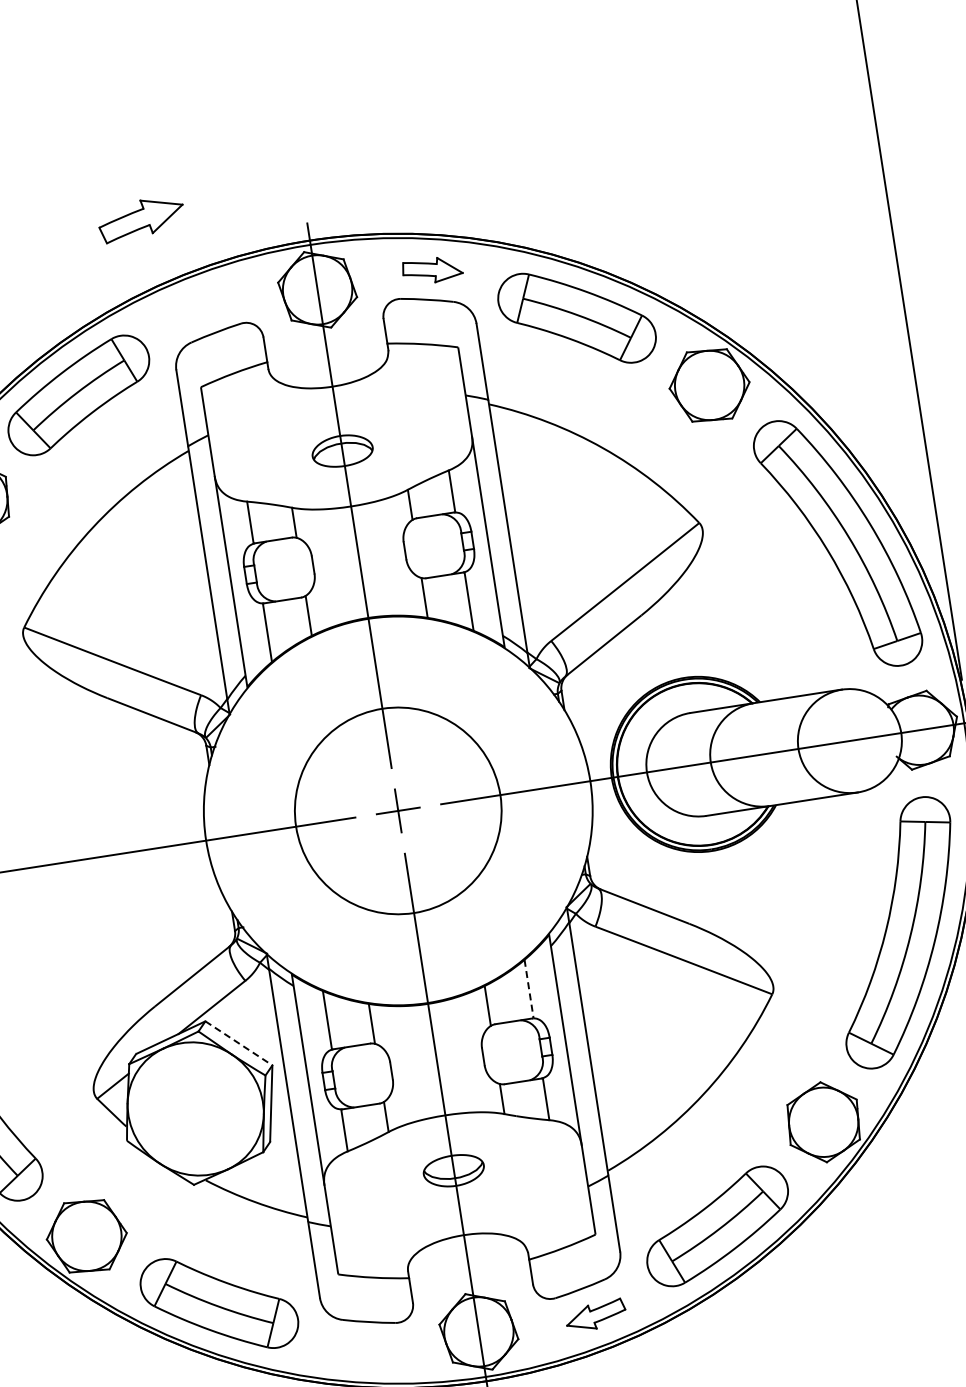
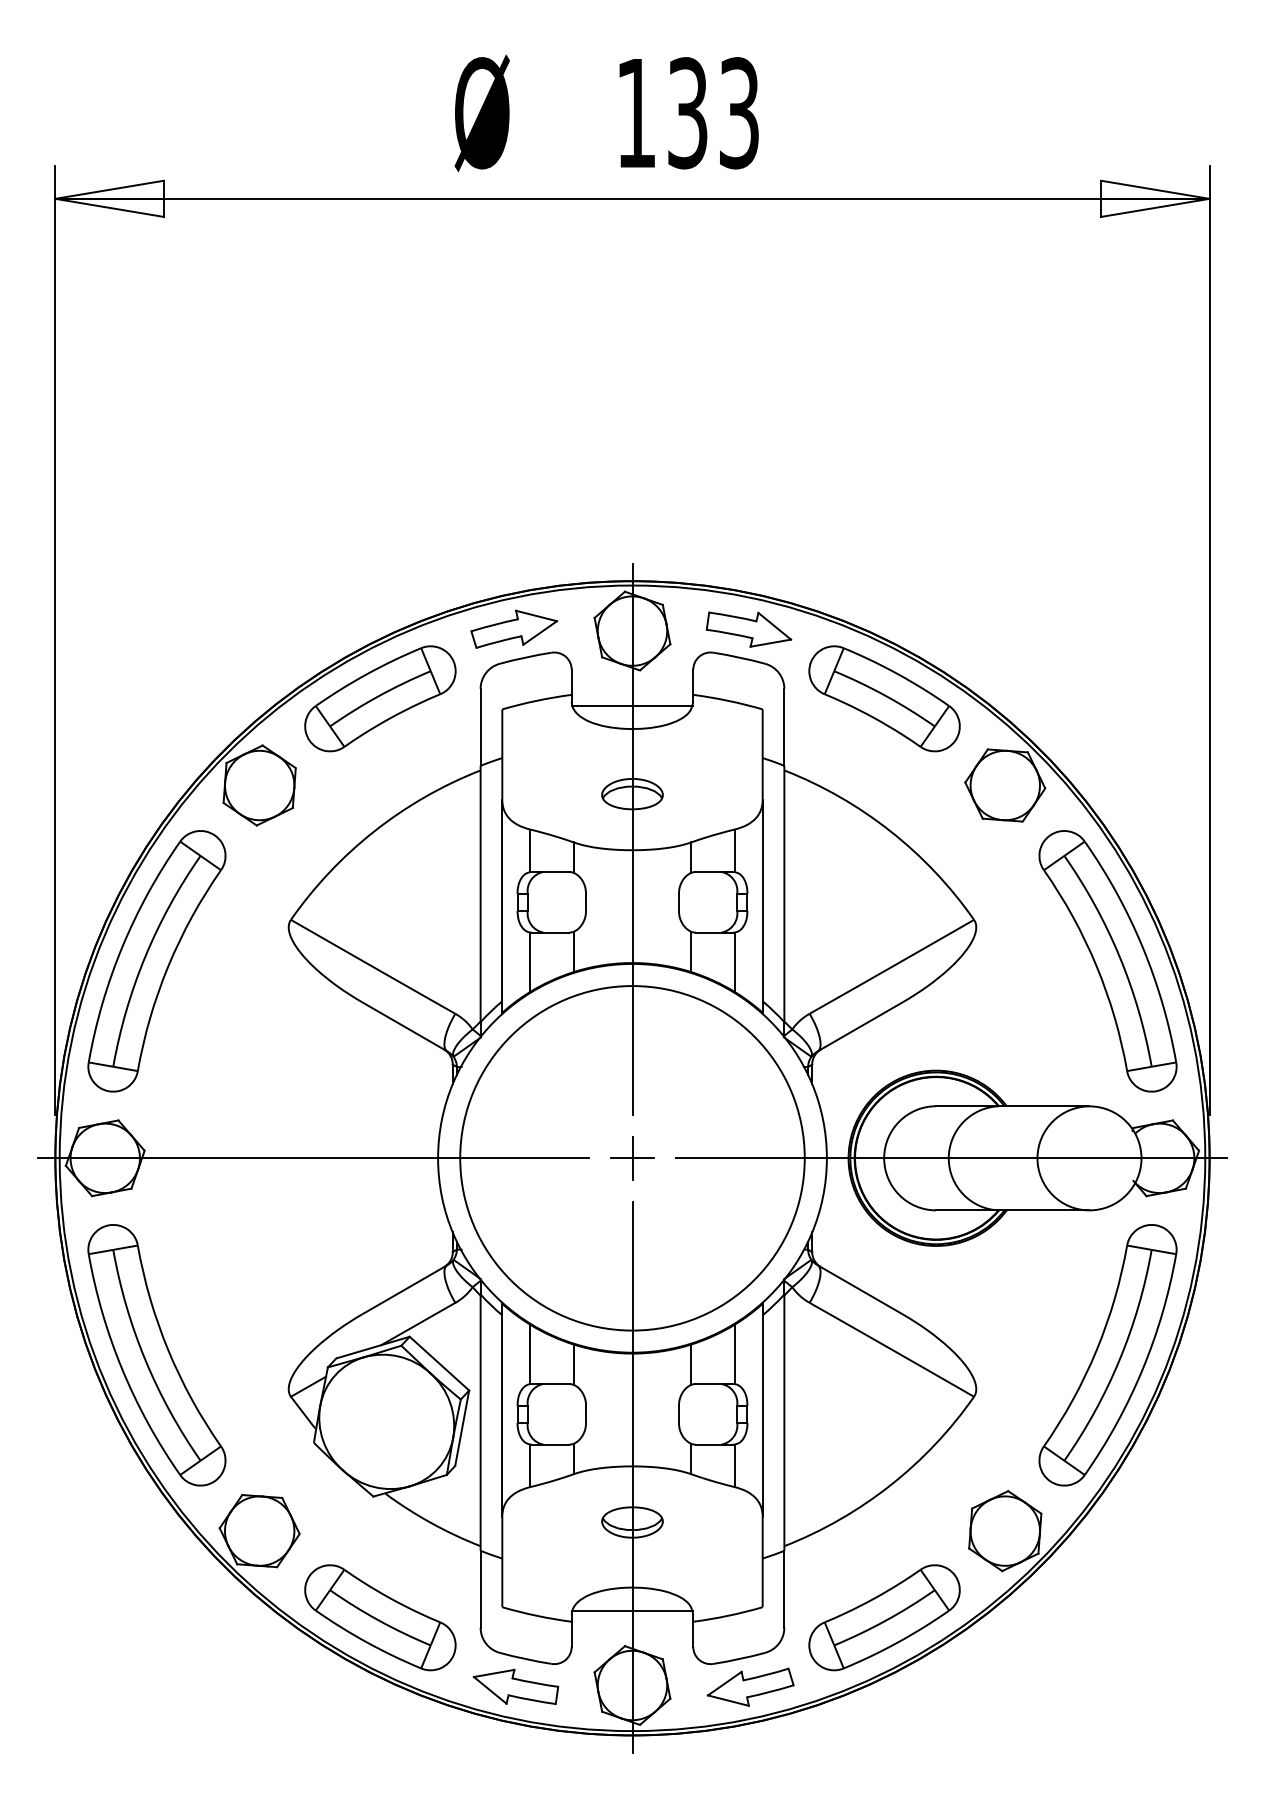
part: (141, 218) -> (514, 628), moved
part: (432, 270) -> (748, 629), size x1.43
line: (329, 363) -> (632, 705), added
circle: (398, 811) -> (632, 1158), size x1.67
line: (529, 989) -> (734, 1354), dashed -> solid
line: (238, 1043) -> (439, 1363), dashed -> solid
line: (467, 1257) -> (632, 1610), added
part: (595, 1314) -> (750, 1686), size x1.43
part: (363, 1350) -> (515, 1686), added

